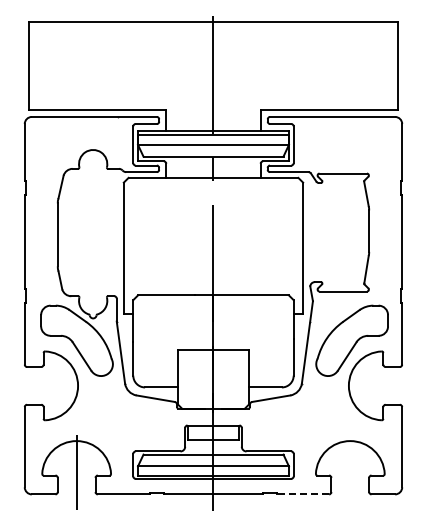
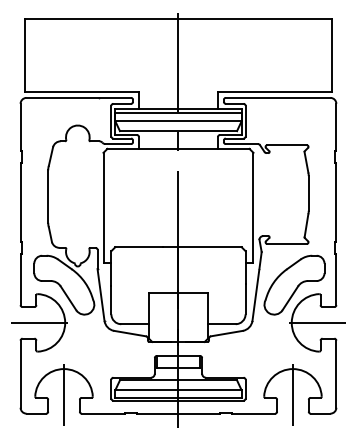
line: (46, 385) -> (38, 322), added
line: (379, 385) -> (317, 322), added
line: (350, 471) -> (293, 394), added
line: (303, 494) -> (253, 413), dashed -> solid

